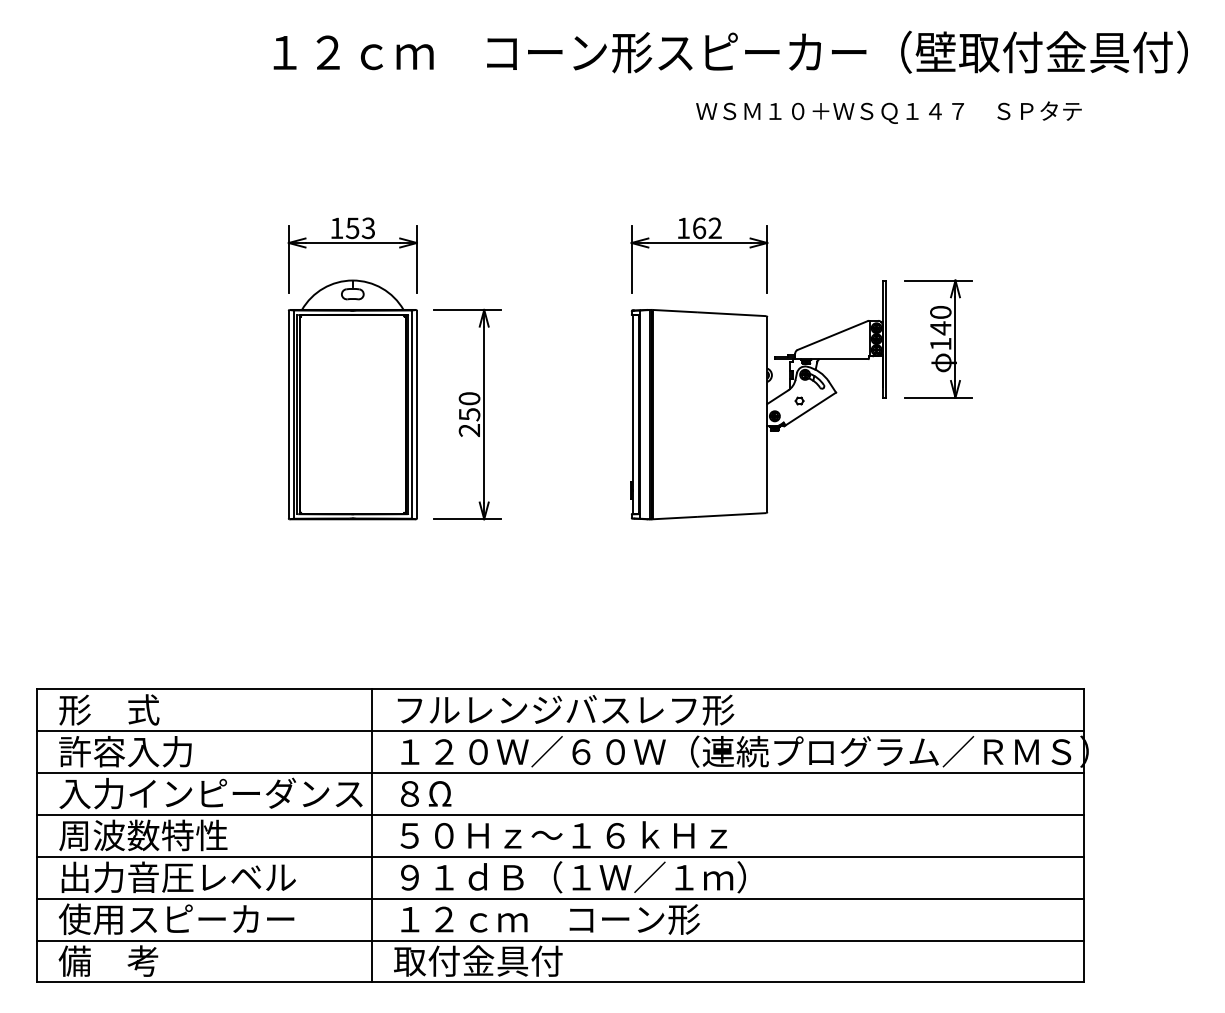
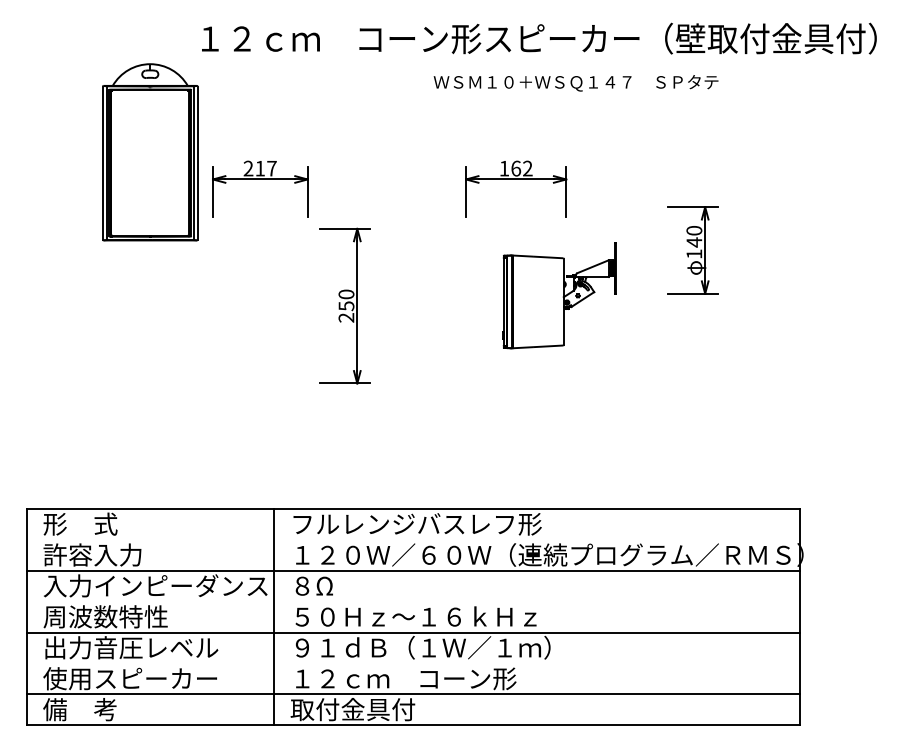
text: (888, 112) -> (575, 83), moved
text: (351, 228) -> (259, 168), 153 -> 217
part: (353, 400) -> (150, 152), moved
part: (758, 400) -> (559, 295), size x0.6
line: (560, 730) -> (413, 539), removed
line: (560, 814) -> (413, 601), removed
line: (560, 898) -> (413, 663), removed

